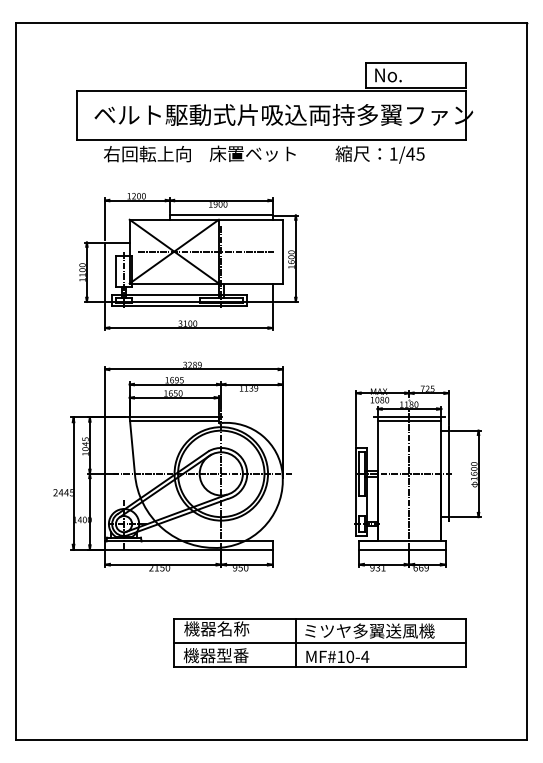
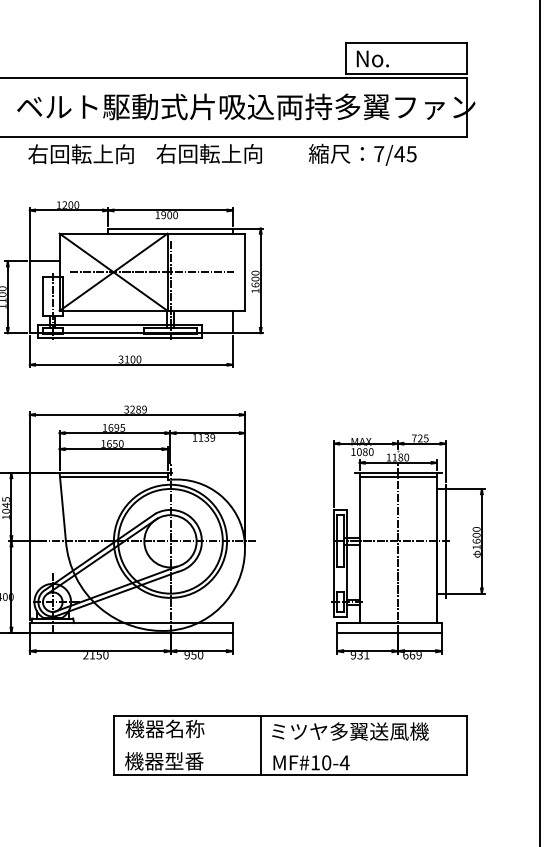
text: (252, 153) -> (208, 153), 床置ベット -> 右回転上向
text: (393, 153) -> (378, 153), 1/45 -> 7/45
line: (320, 642) -> (290, 745), removed

